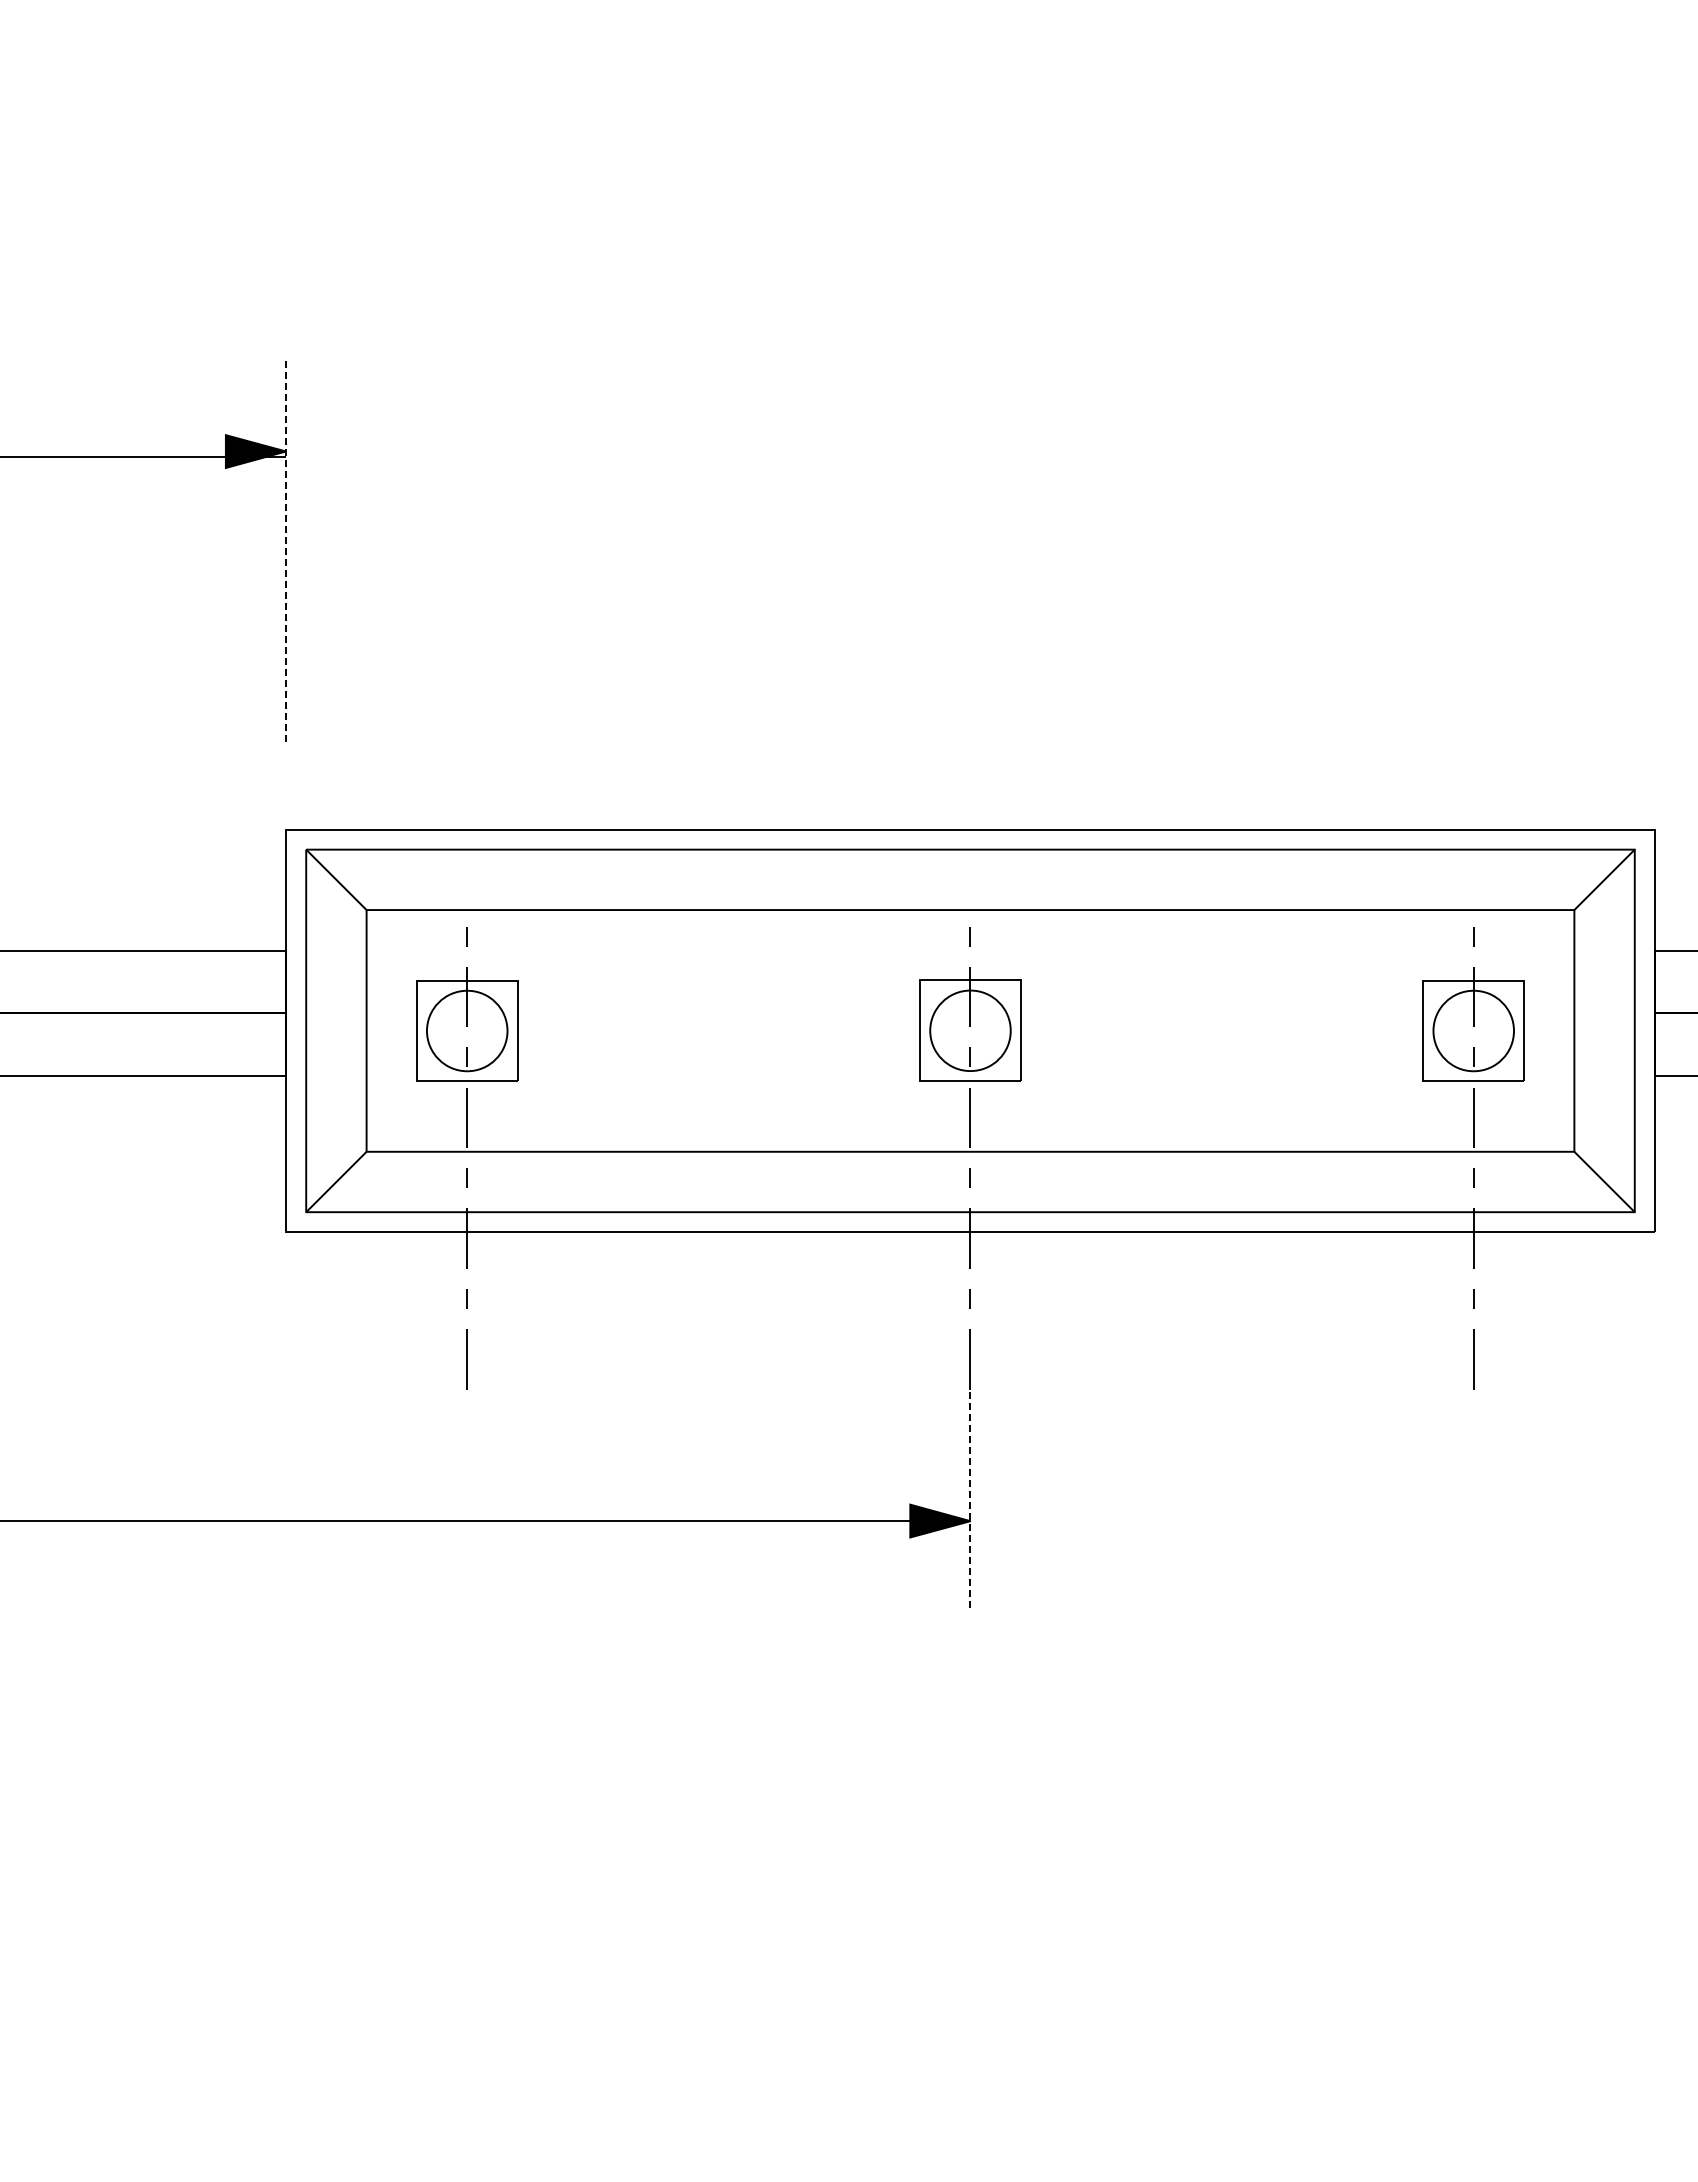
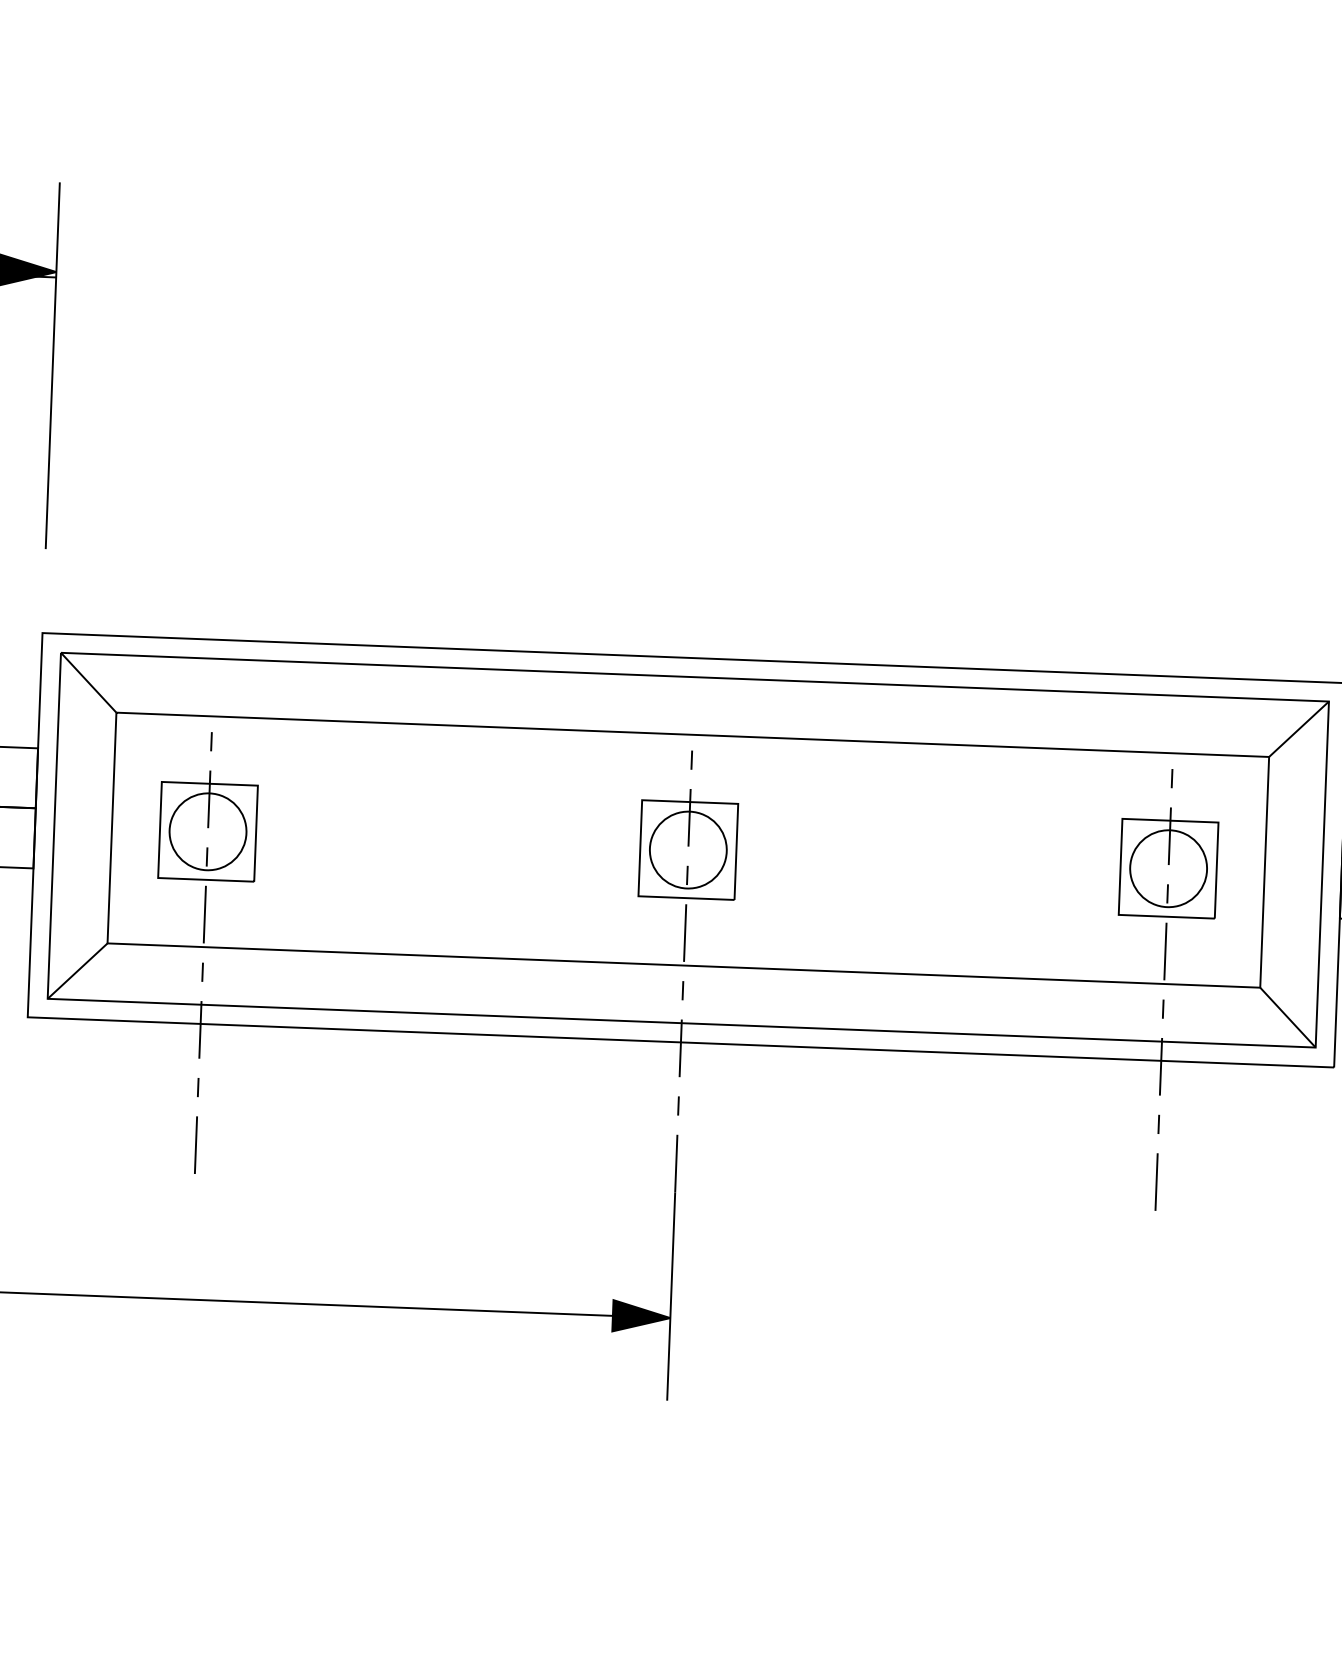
line: (286, 549) -> (53, 365), dashed -> solid
line: (970, 1498) -> (671, 1296), dashed -> solid

